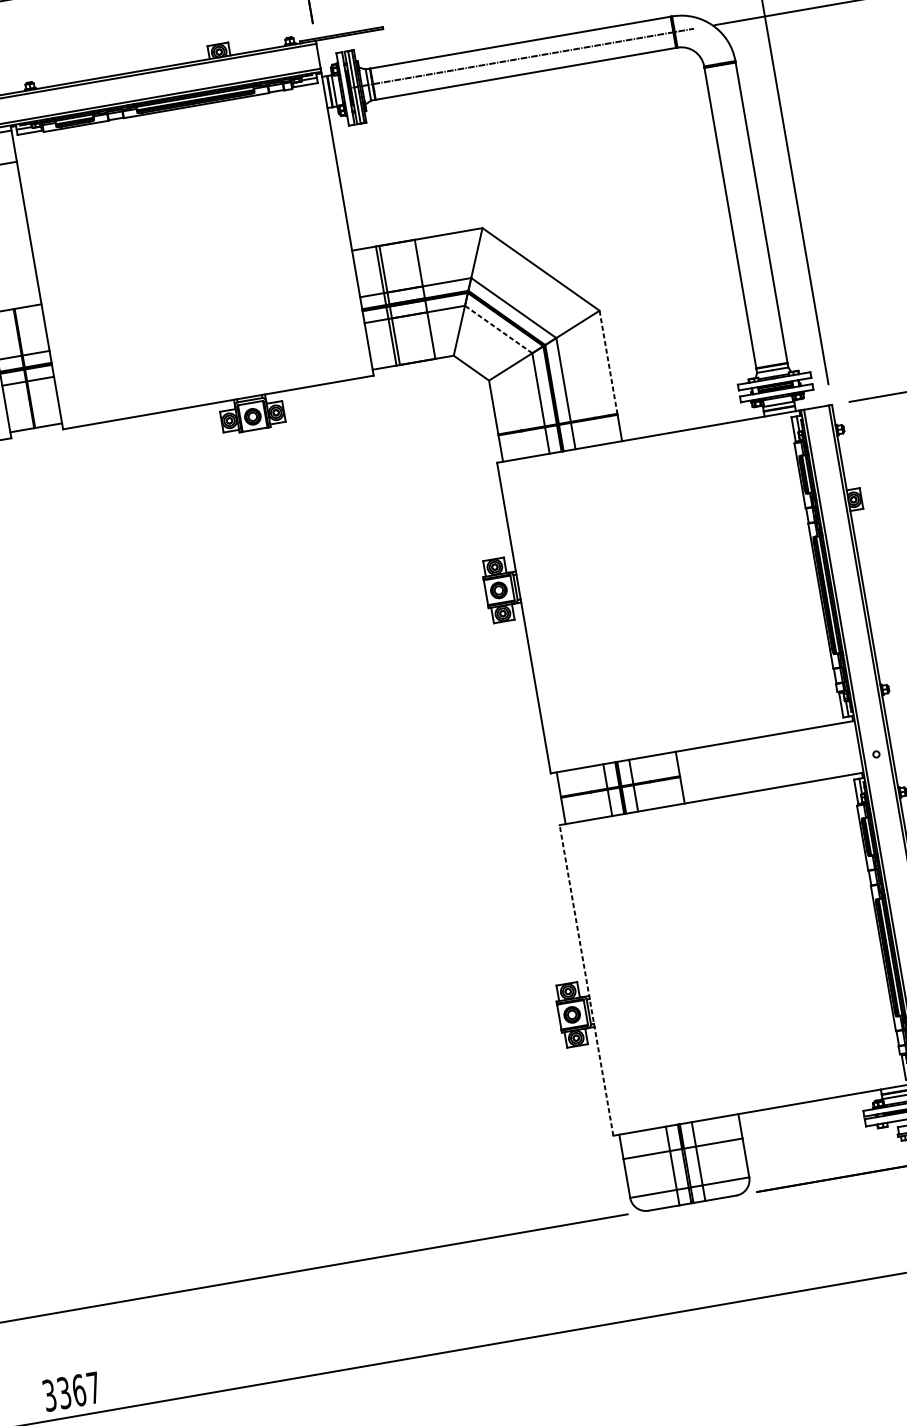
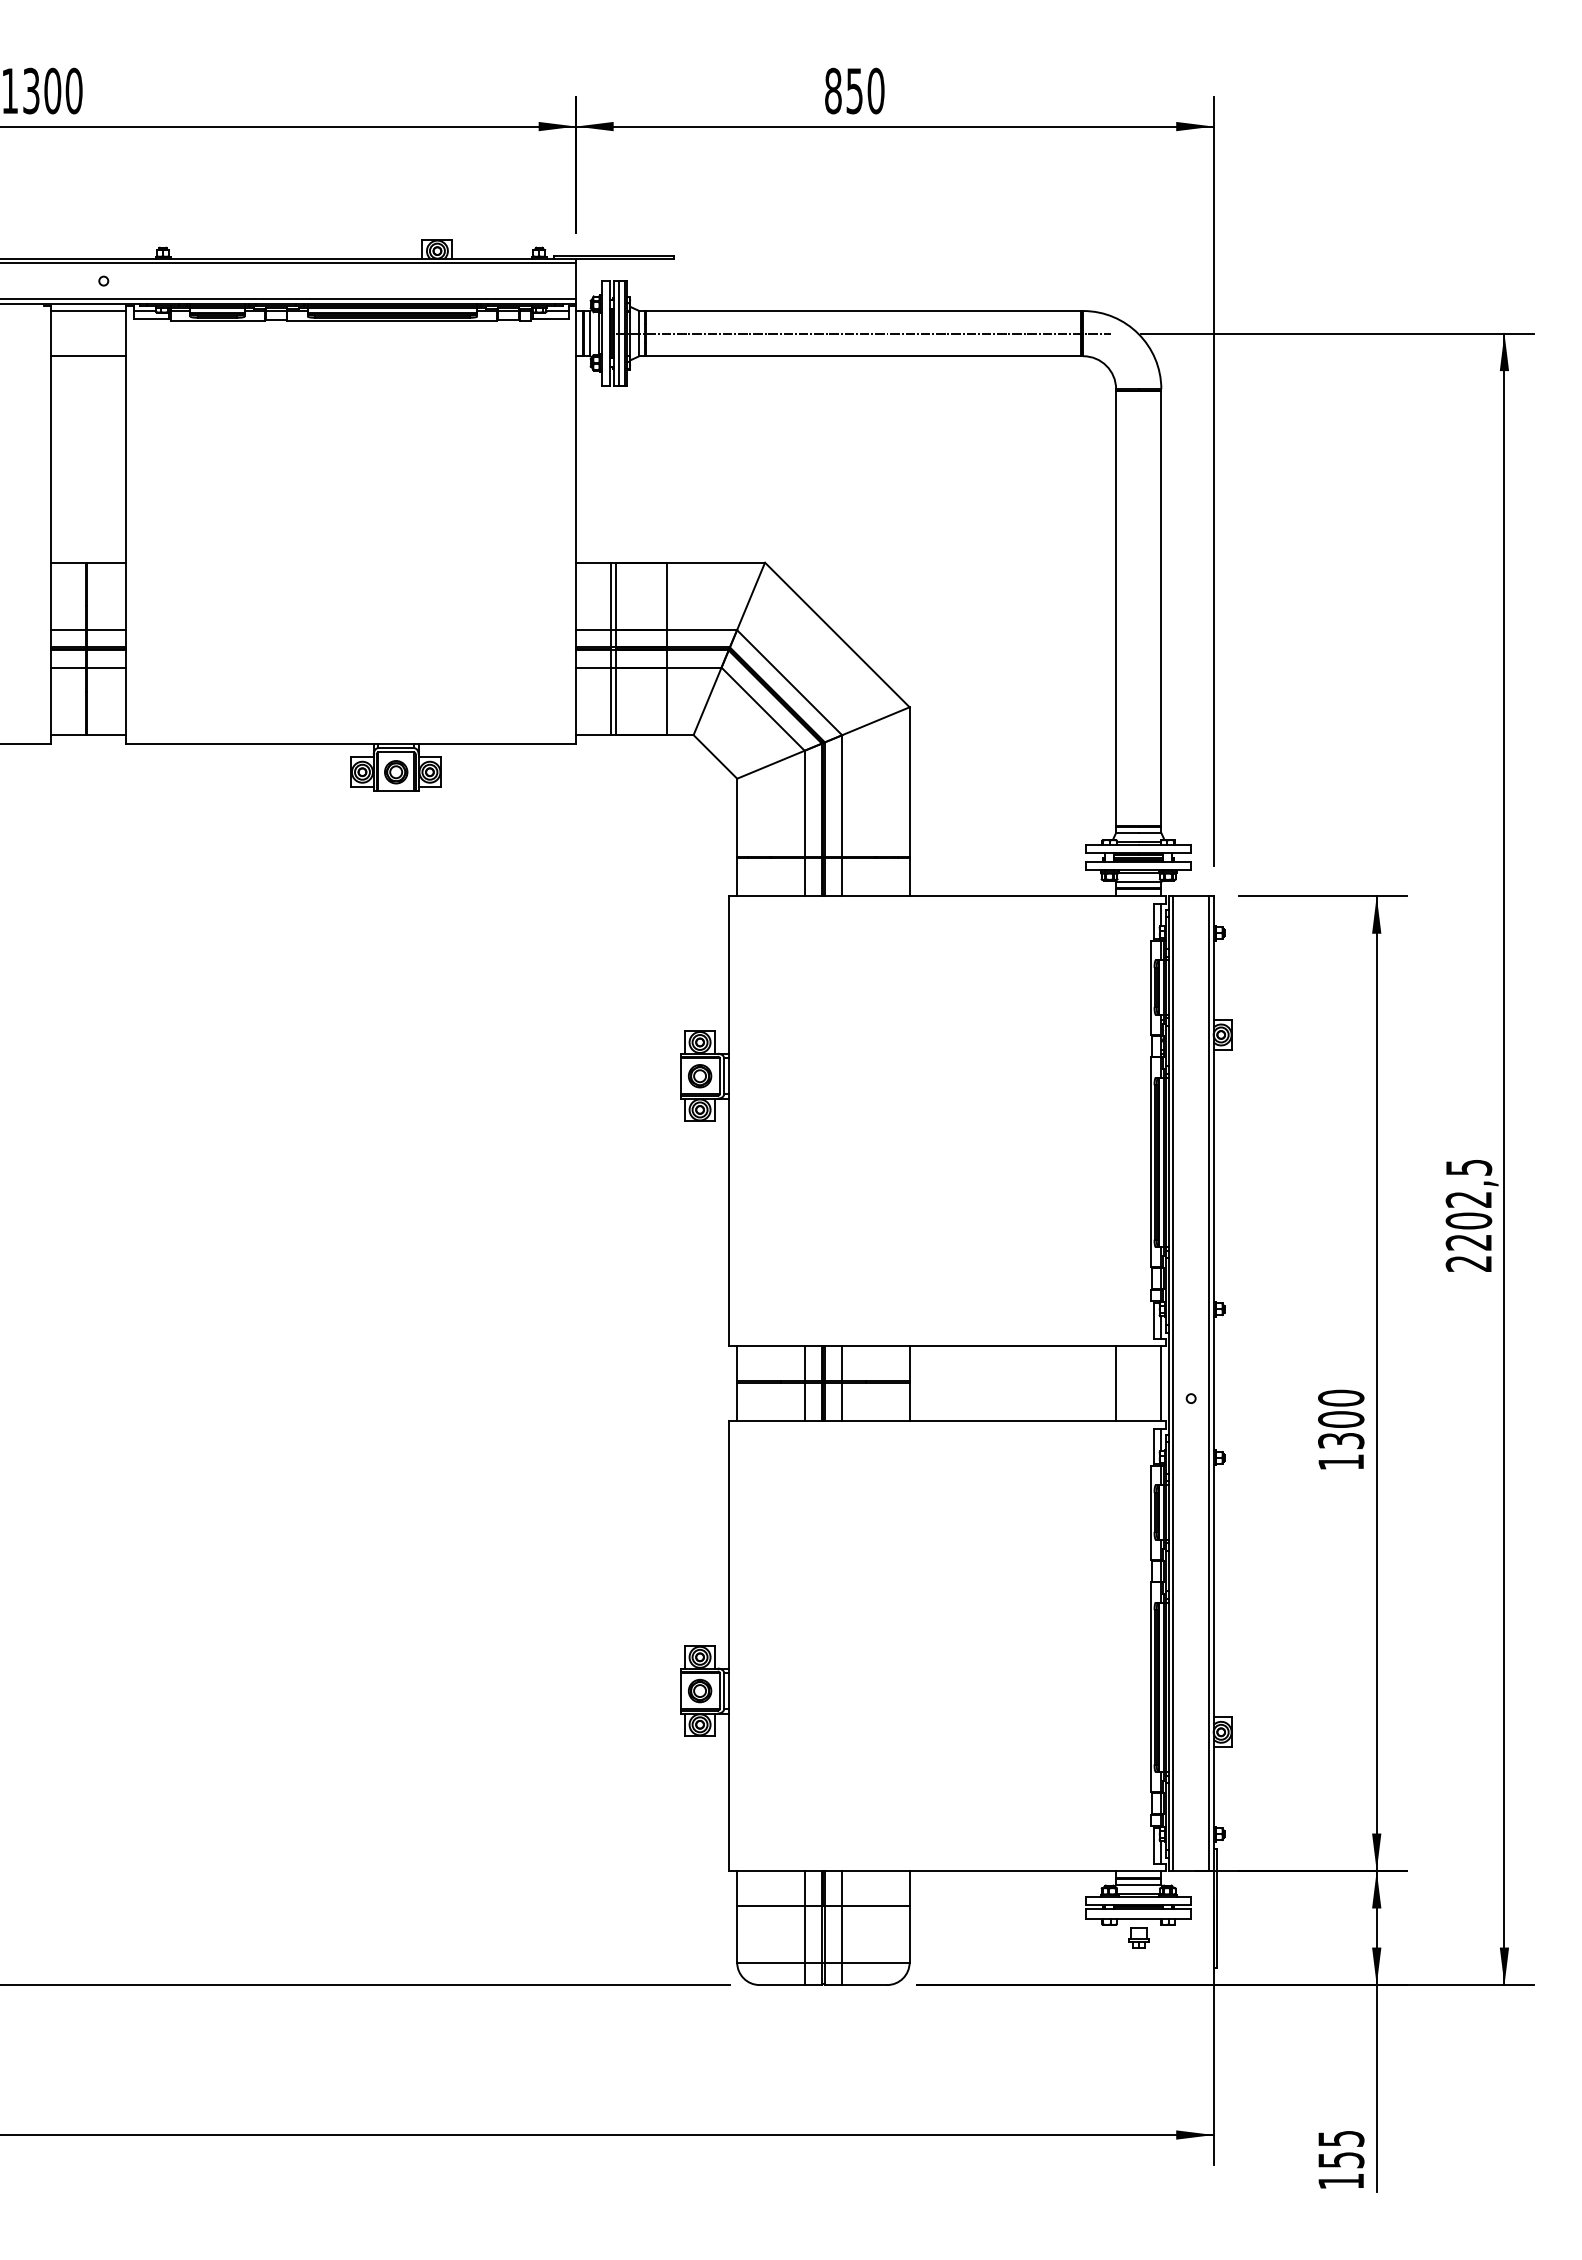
line: (498, 329) -> (763, 709), dashed -> solid
line: (608, 361) -> (909, 781), dashed -> solid
line: (854, 747) -> (1161, 1383), added
line: (823, 752) -> (1116, 1383), added
line: (586, 980) -> (728, 1646), dashed -> solid

